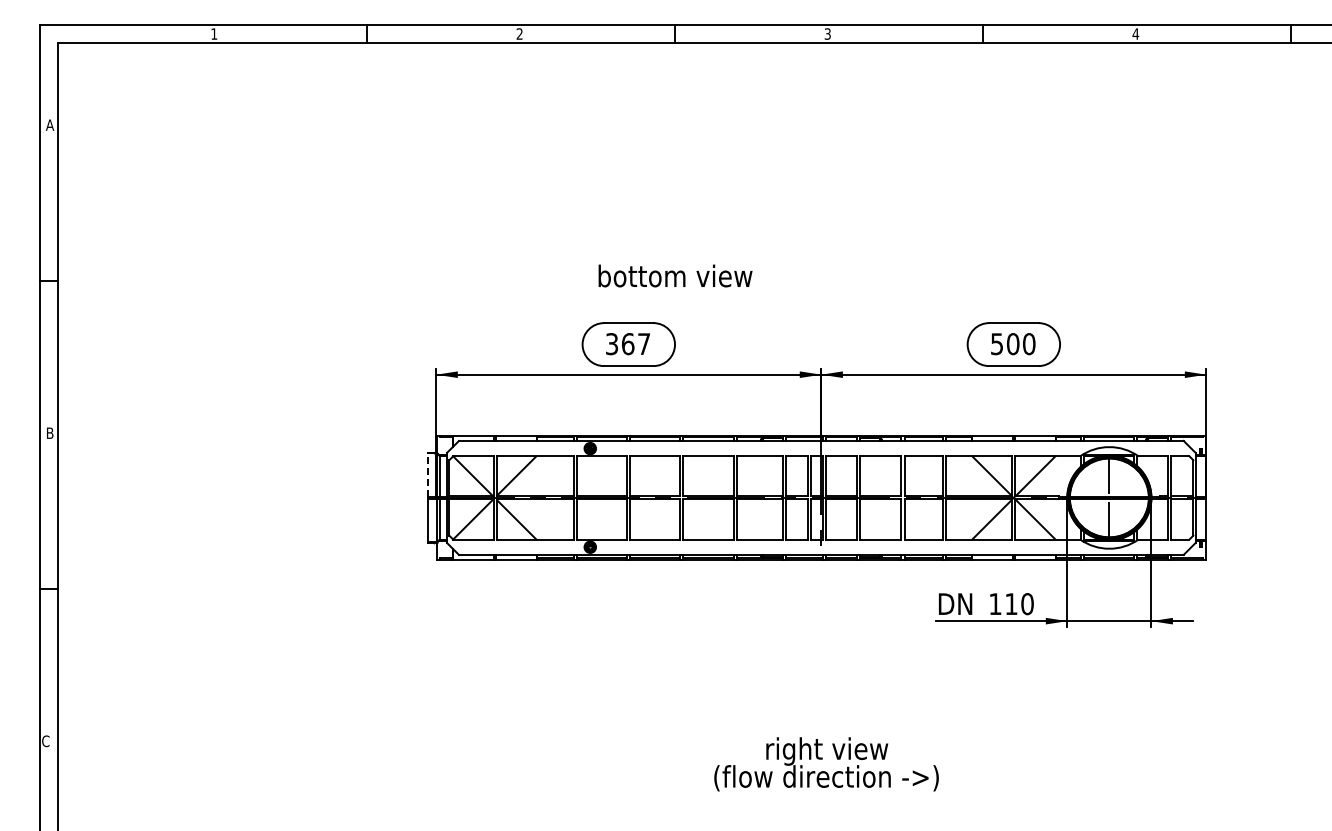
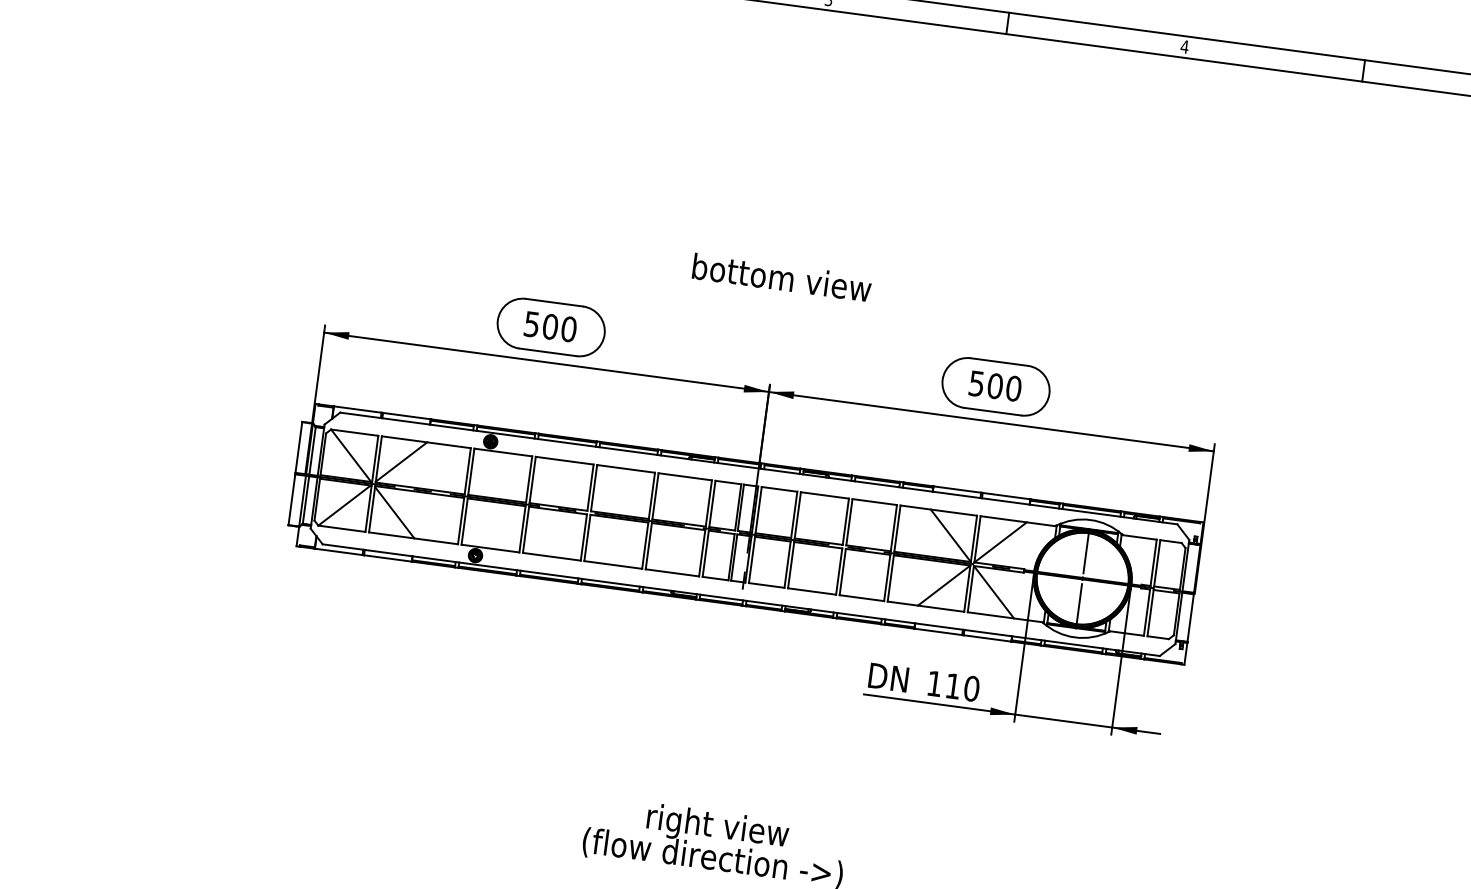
text: (675, 275) -> (782, 277), moved
text: (628, 344) -> (550, 327), 367 -> 500
line: (427, 475) -> (298, 447), dashed -> solid

